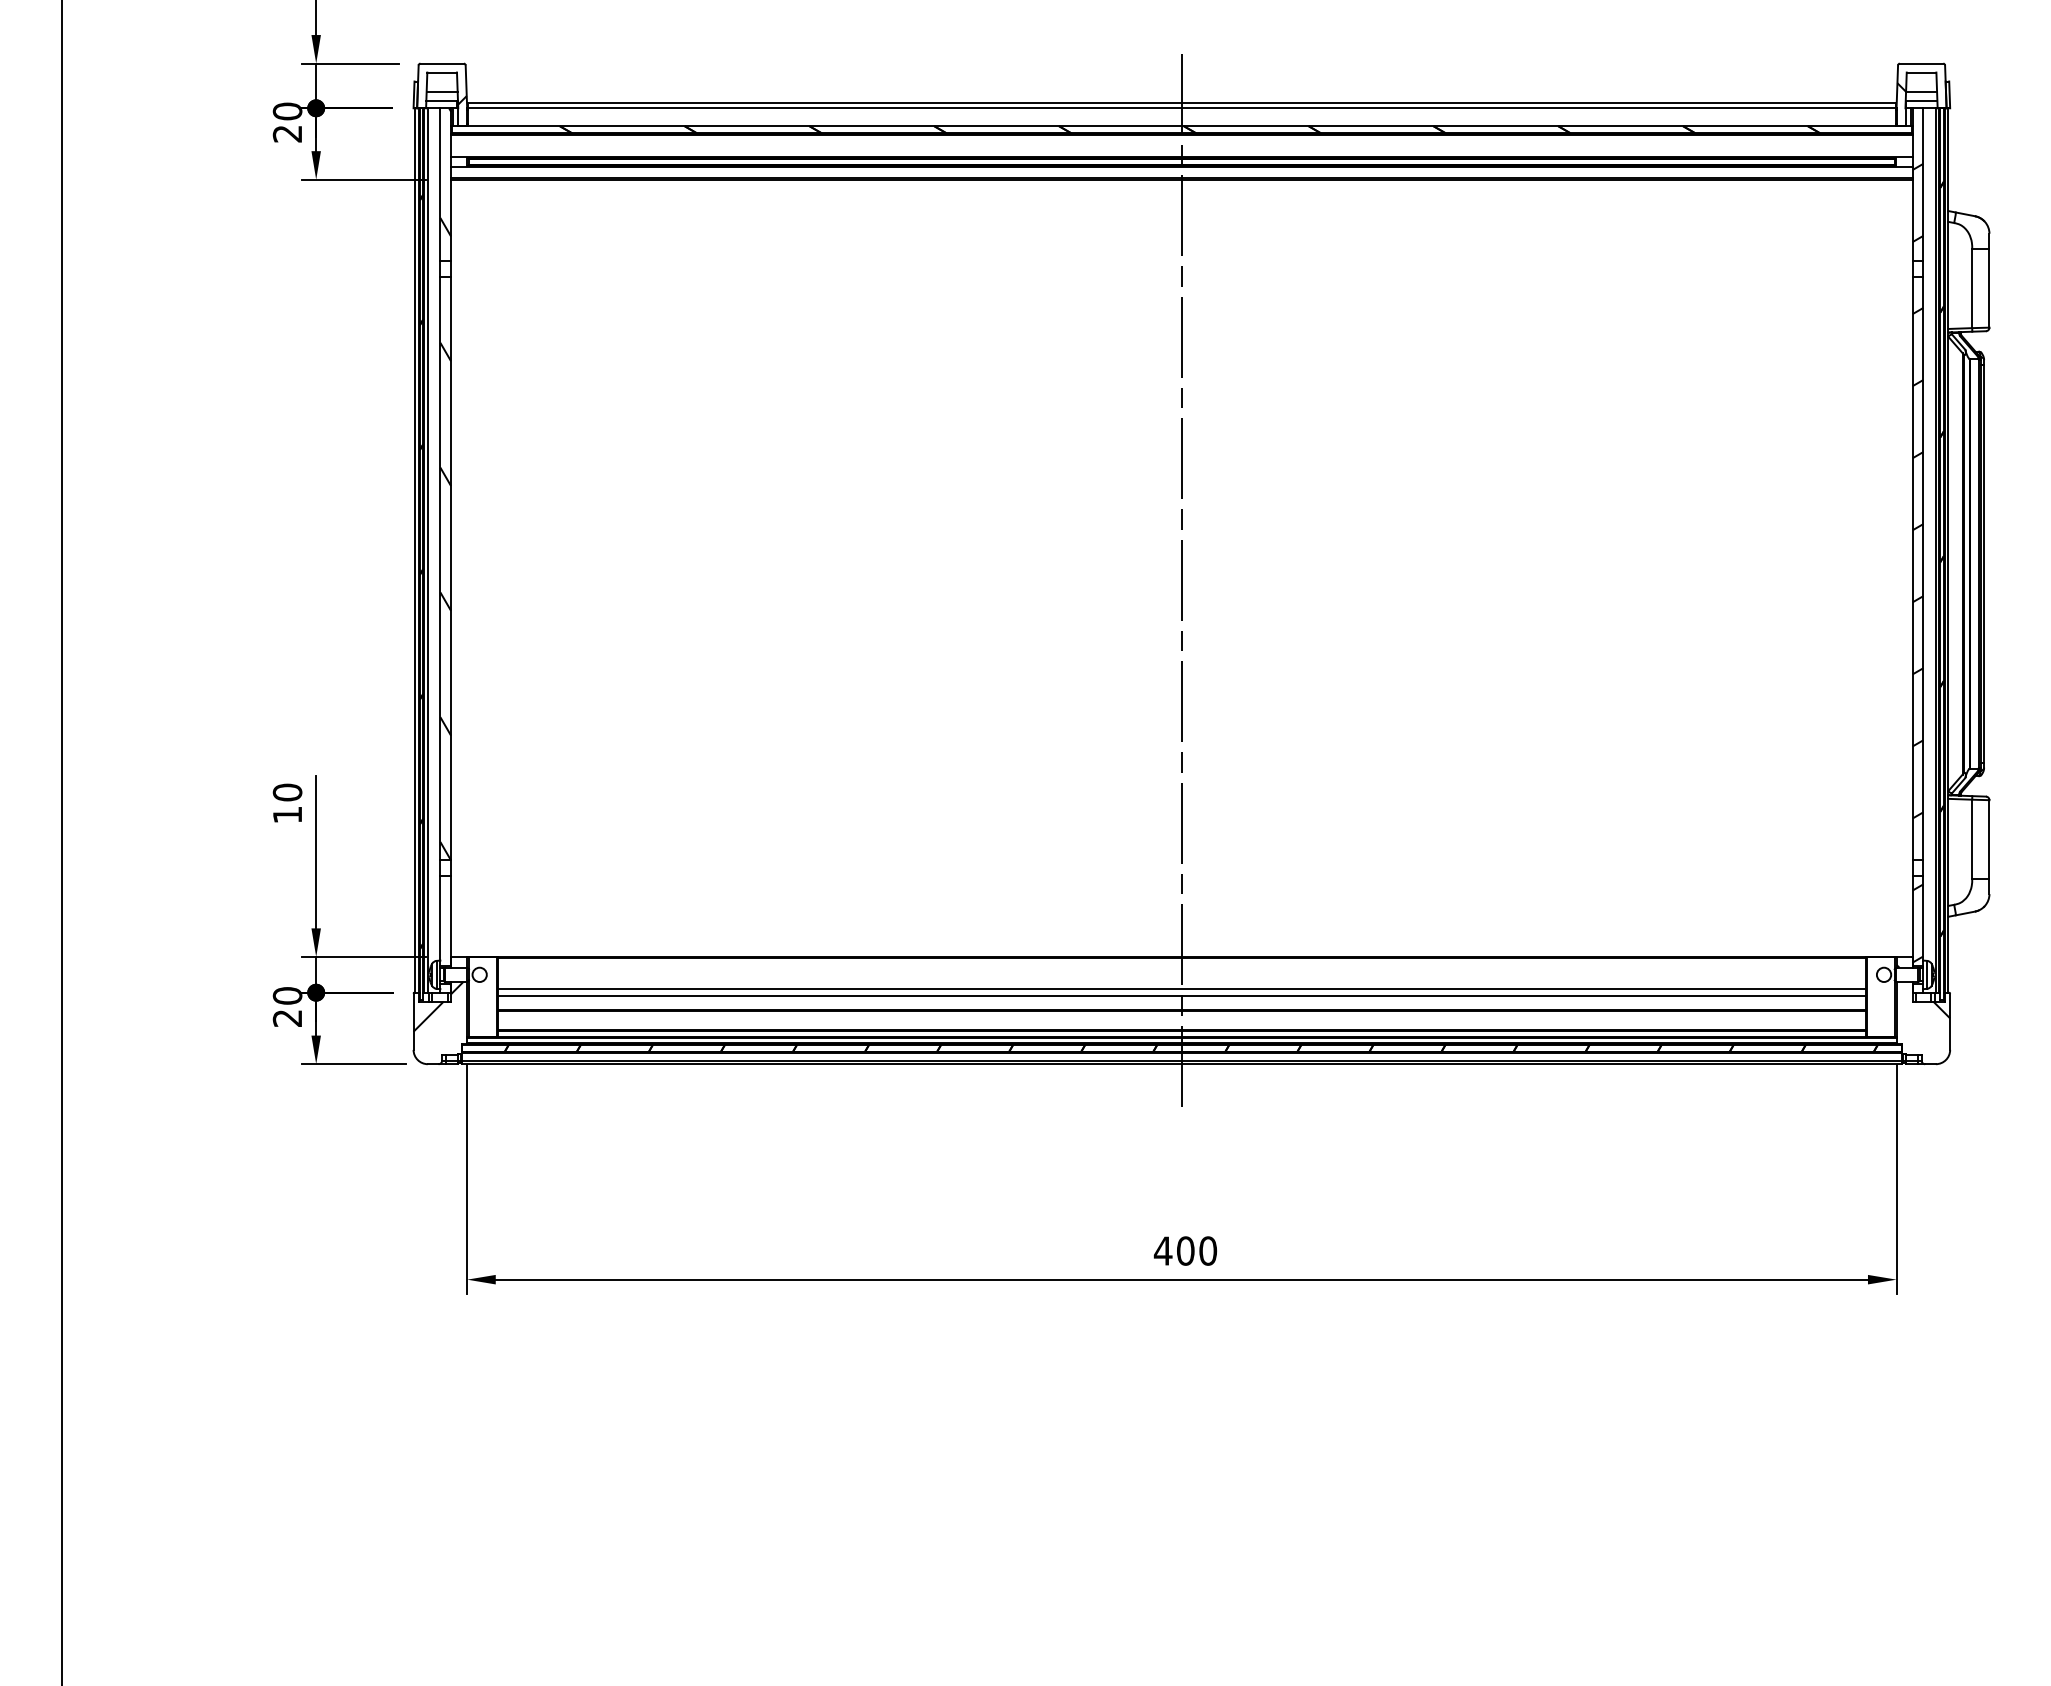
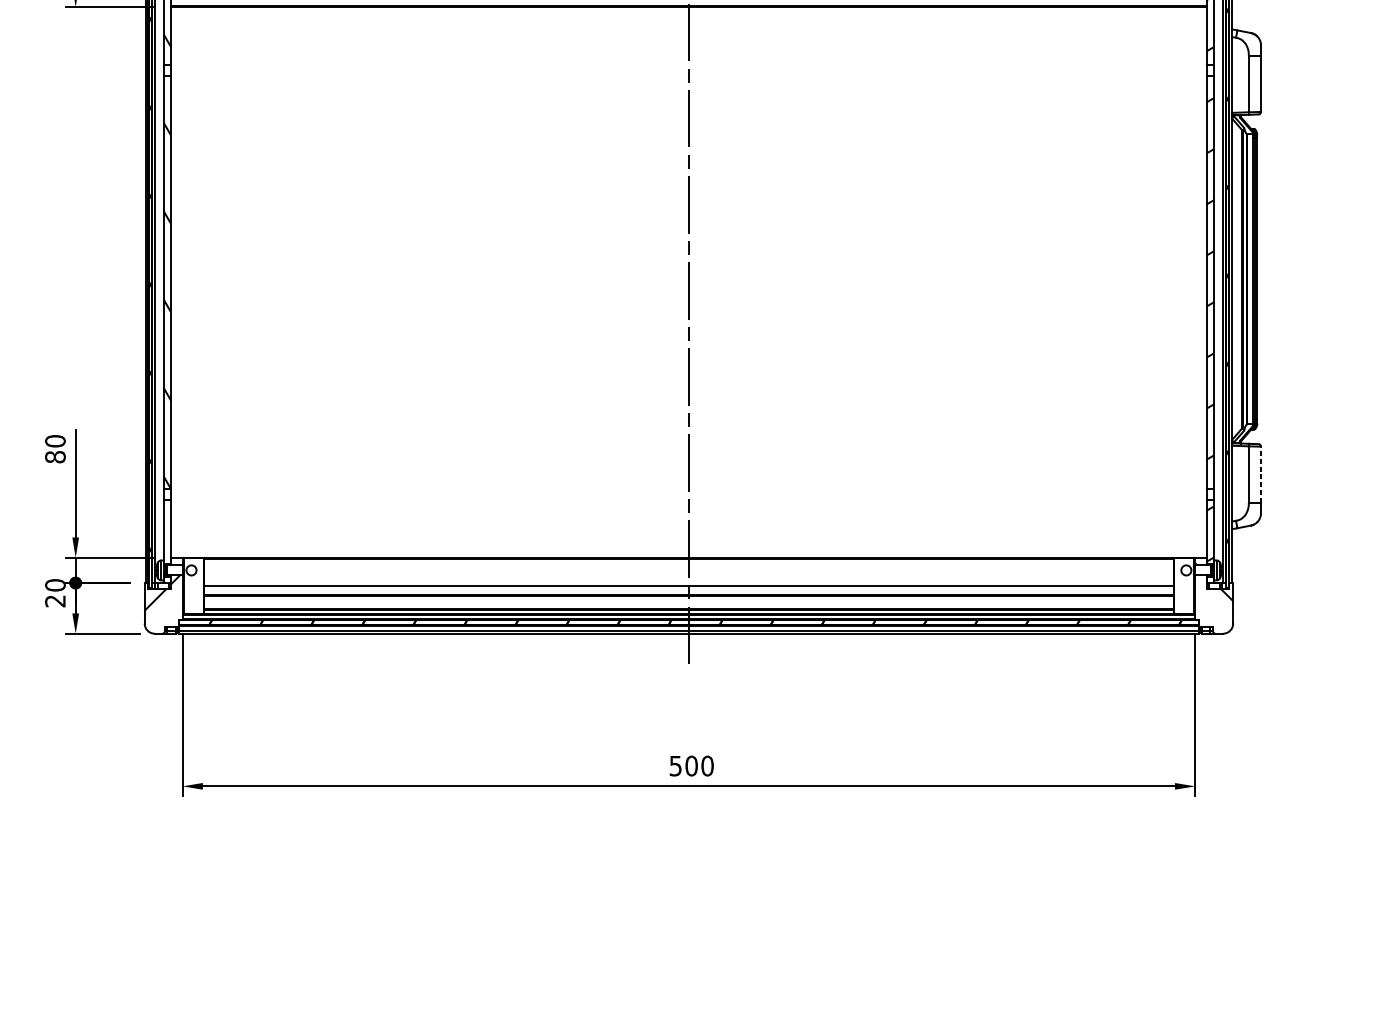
text: (287, 814) -> (55, 456), 10 -> 80
line: (1989, 839) -> (1261, 474), solid -> dashed
line: (1181, 989) -> (688, 580), removed
text: (1162, 1250) -> (675, 765), 400 -> 500

